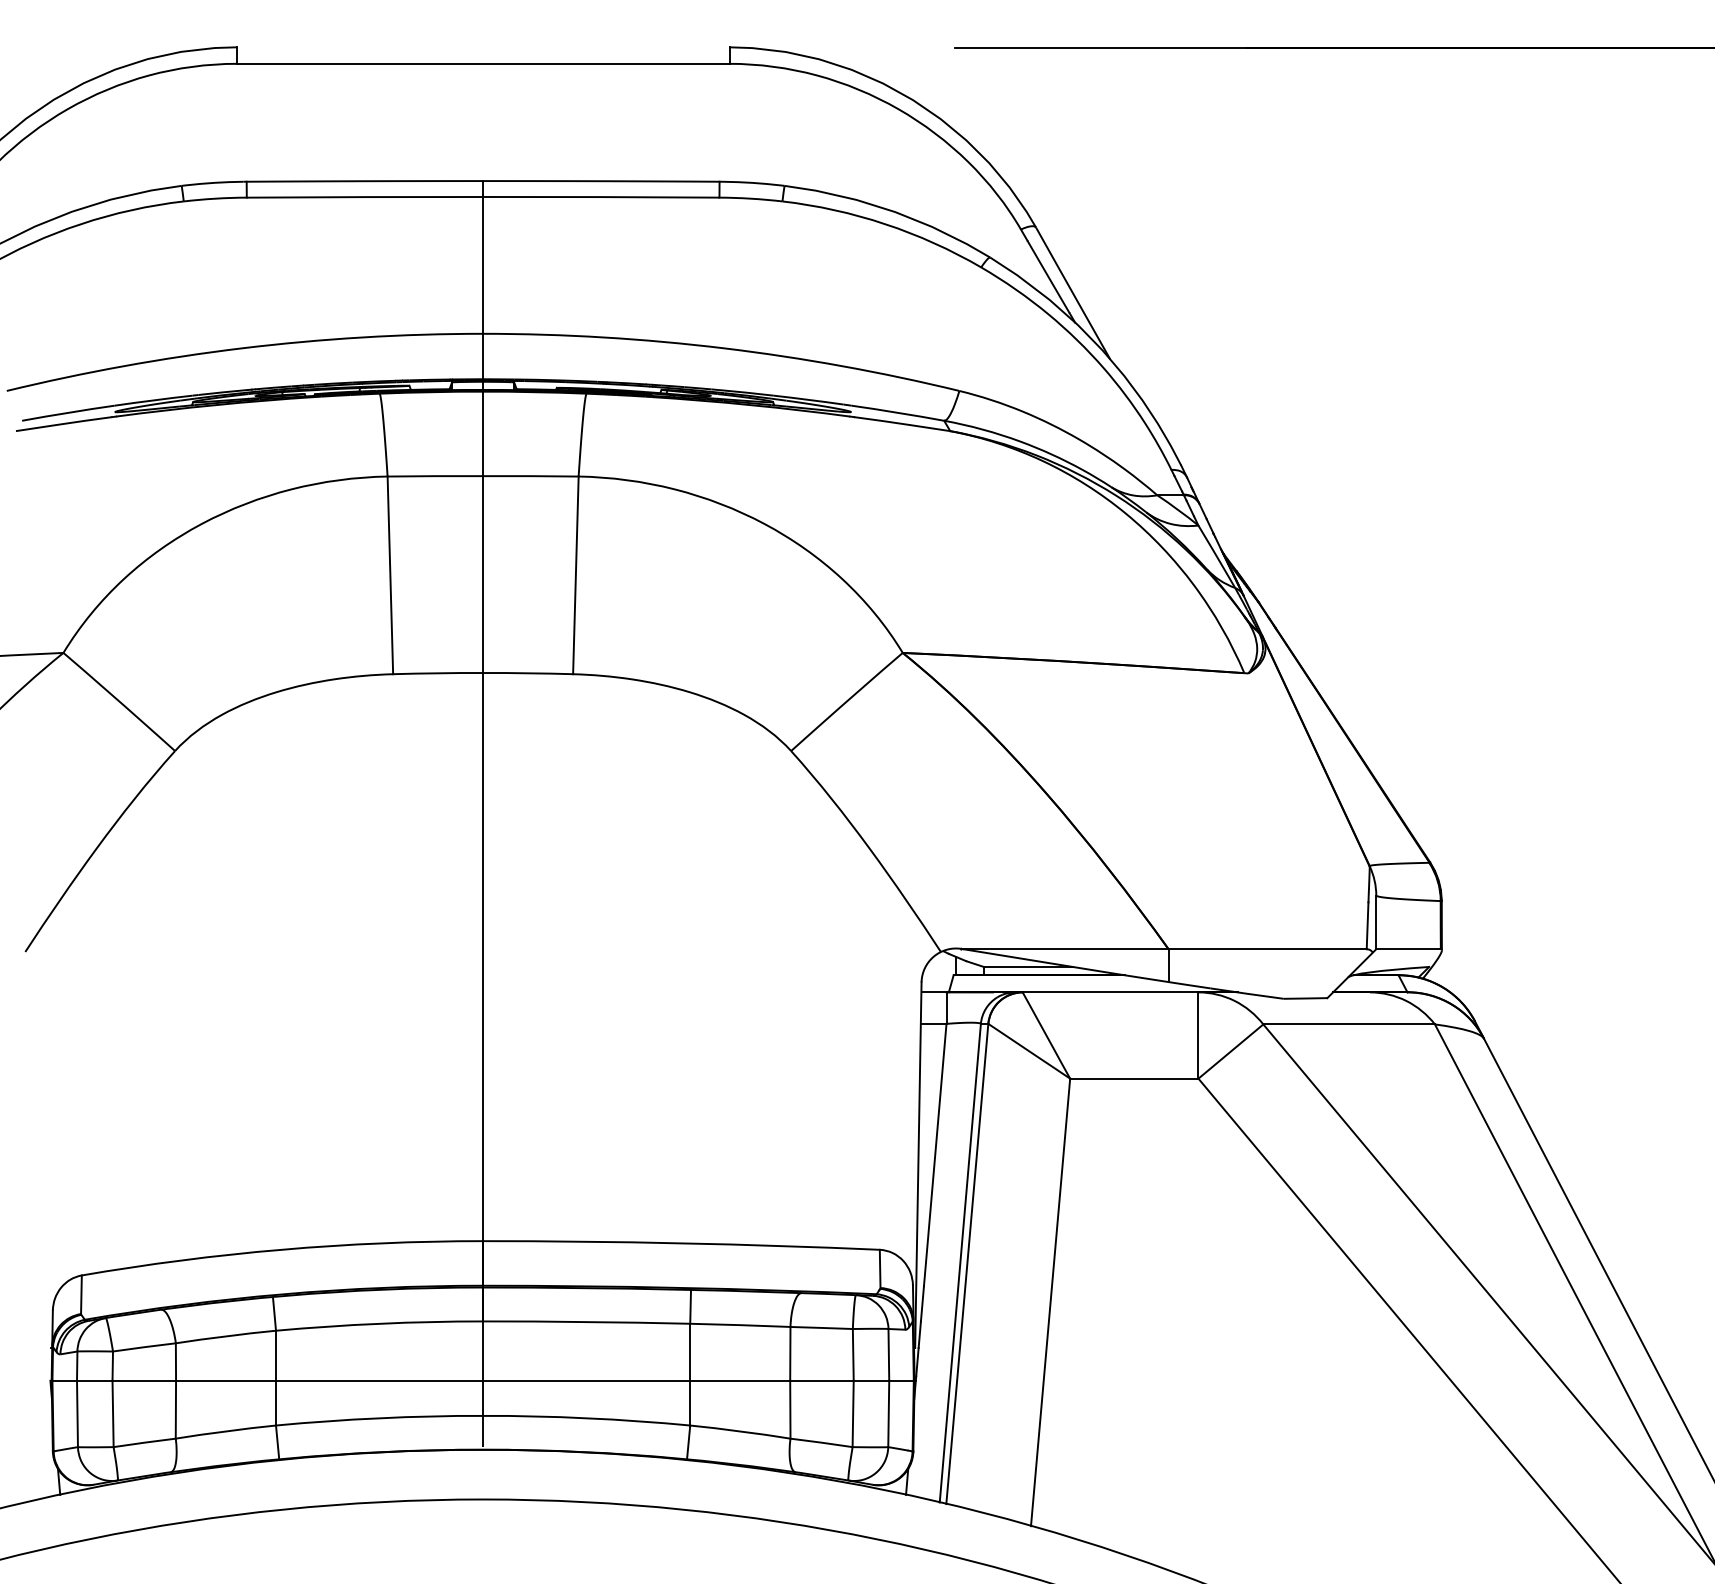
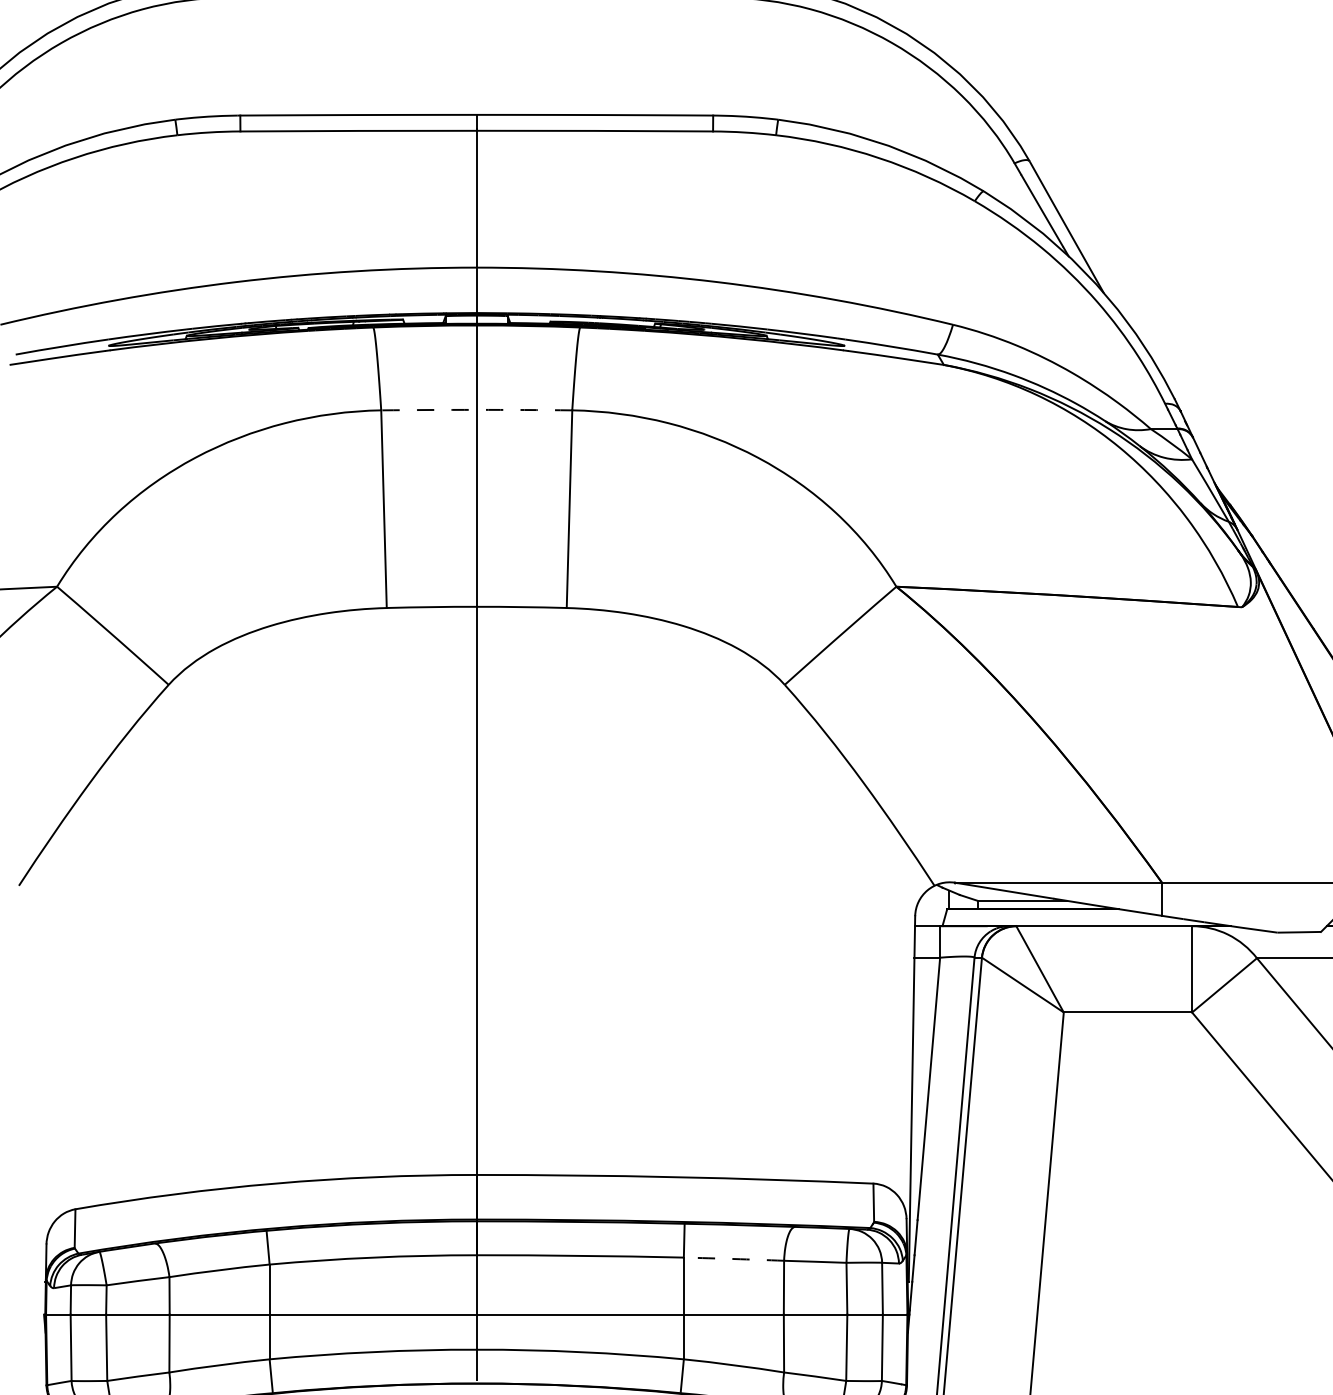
arc: (483, 476) -> (477, 410), solid -> dashed
arc: (740, 1325) -> (734, 1259), solid -> dashed

